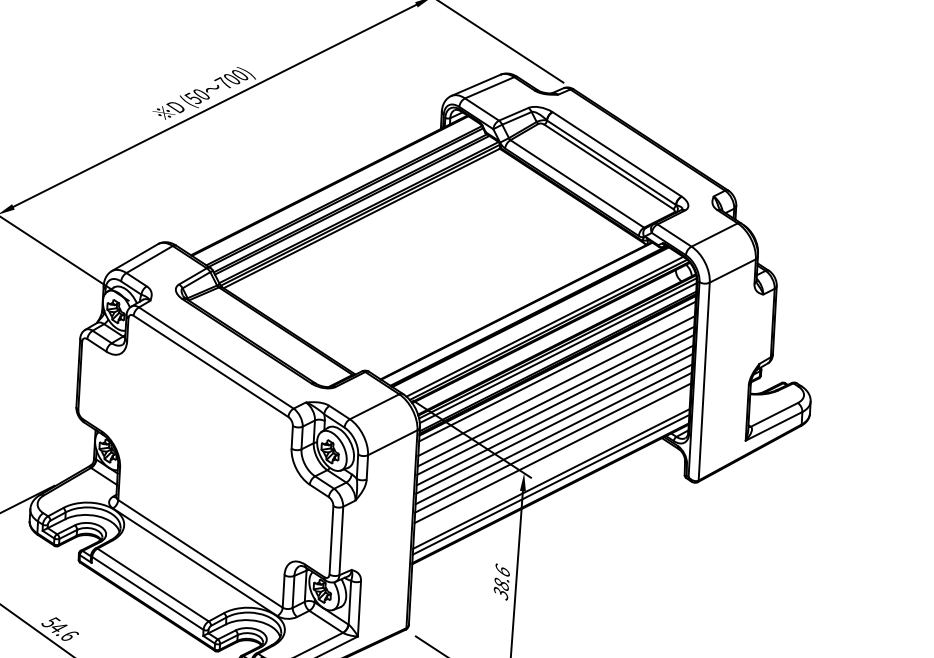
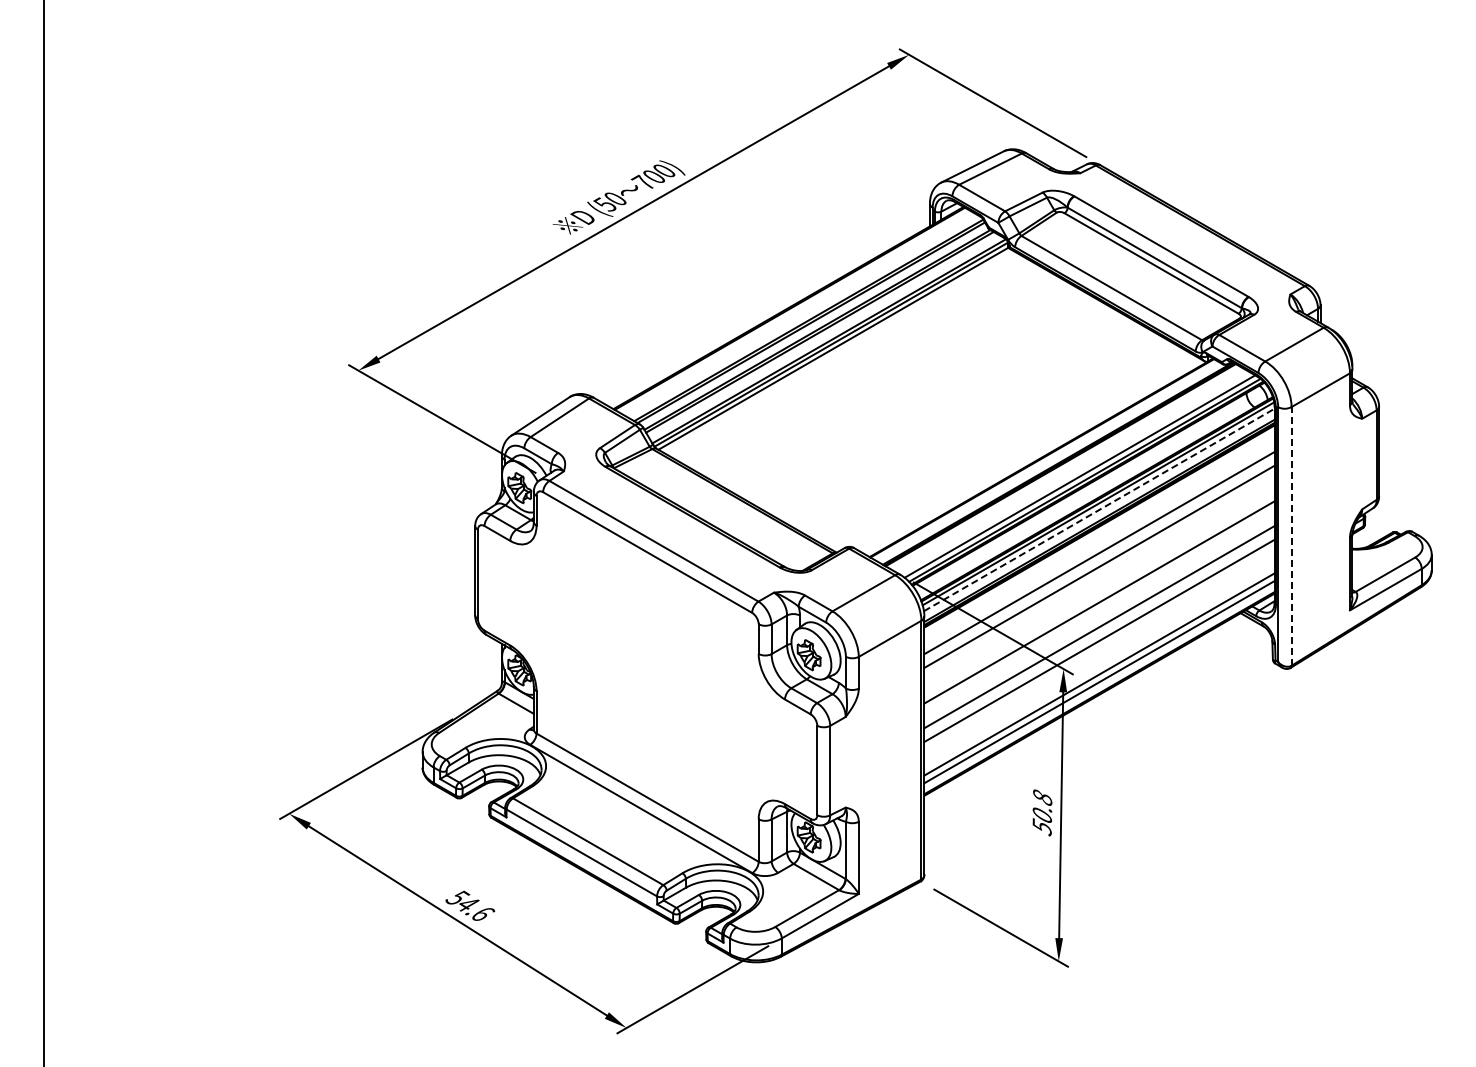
line: (558, 352) -> (1099, 509), solid -> dashed
line: (557, 371) -> (1099, 534), removed
line: (704, 380) -> (1291, 535), solid -> dashed
line: (555, 404) -> (1099, 577), removed
line: (554, 415) -> (1099, 591), removed
line: (553, 434) -> (1099, 616), removed
text: (501, 581) -> (1042, 811), 38.6 -> 50.8

